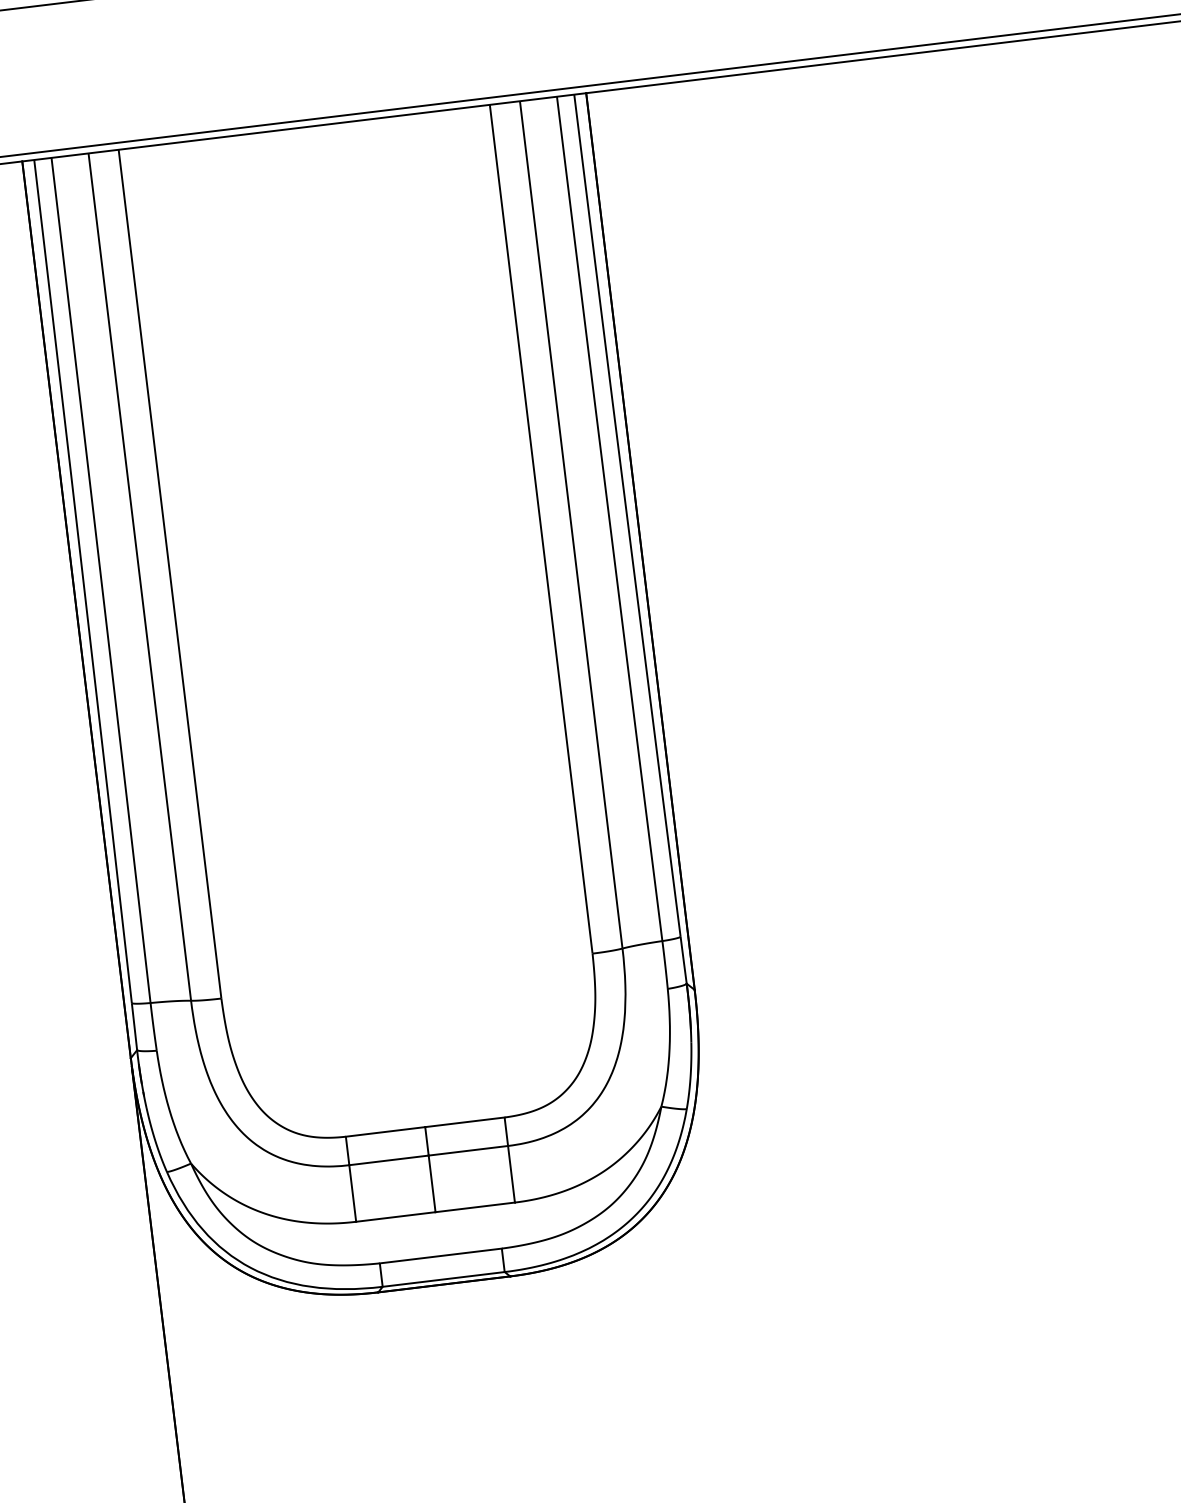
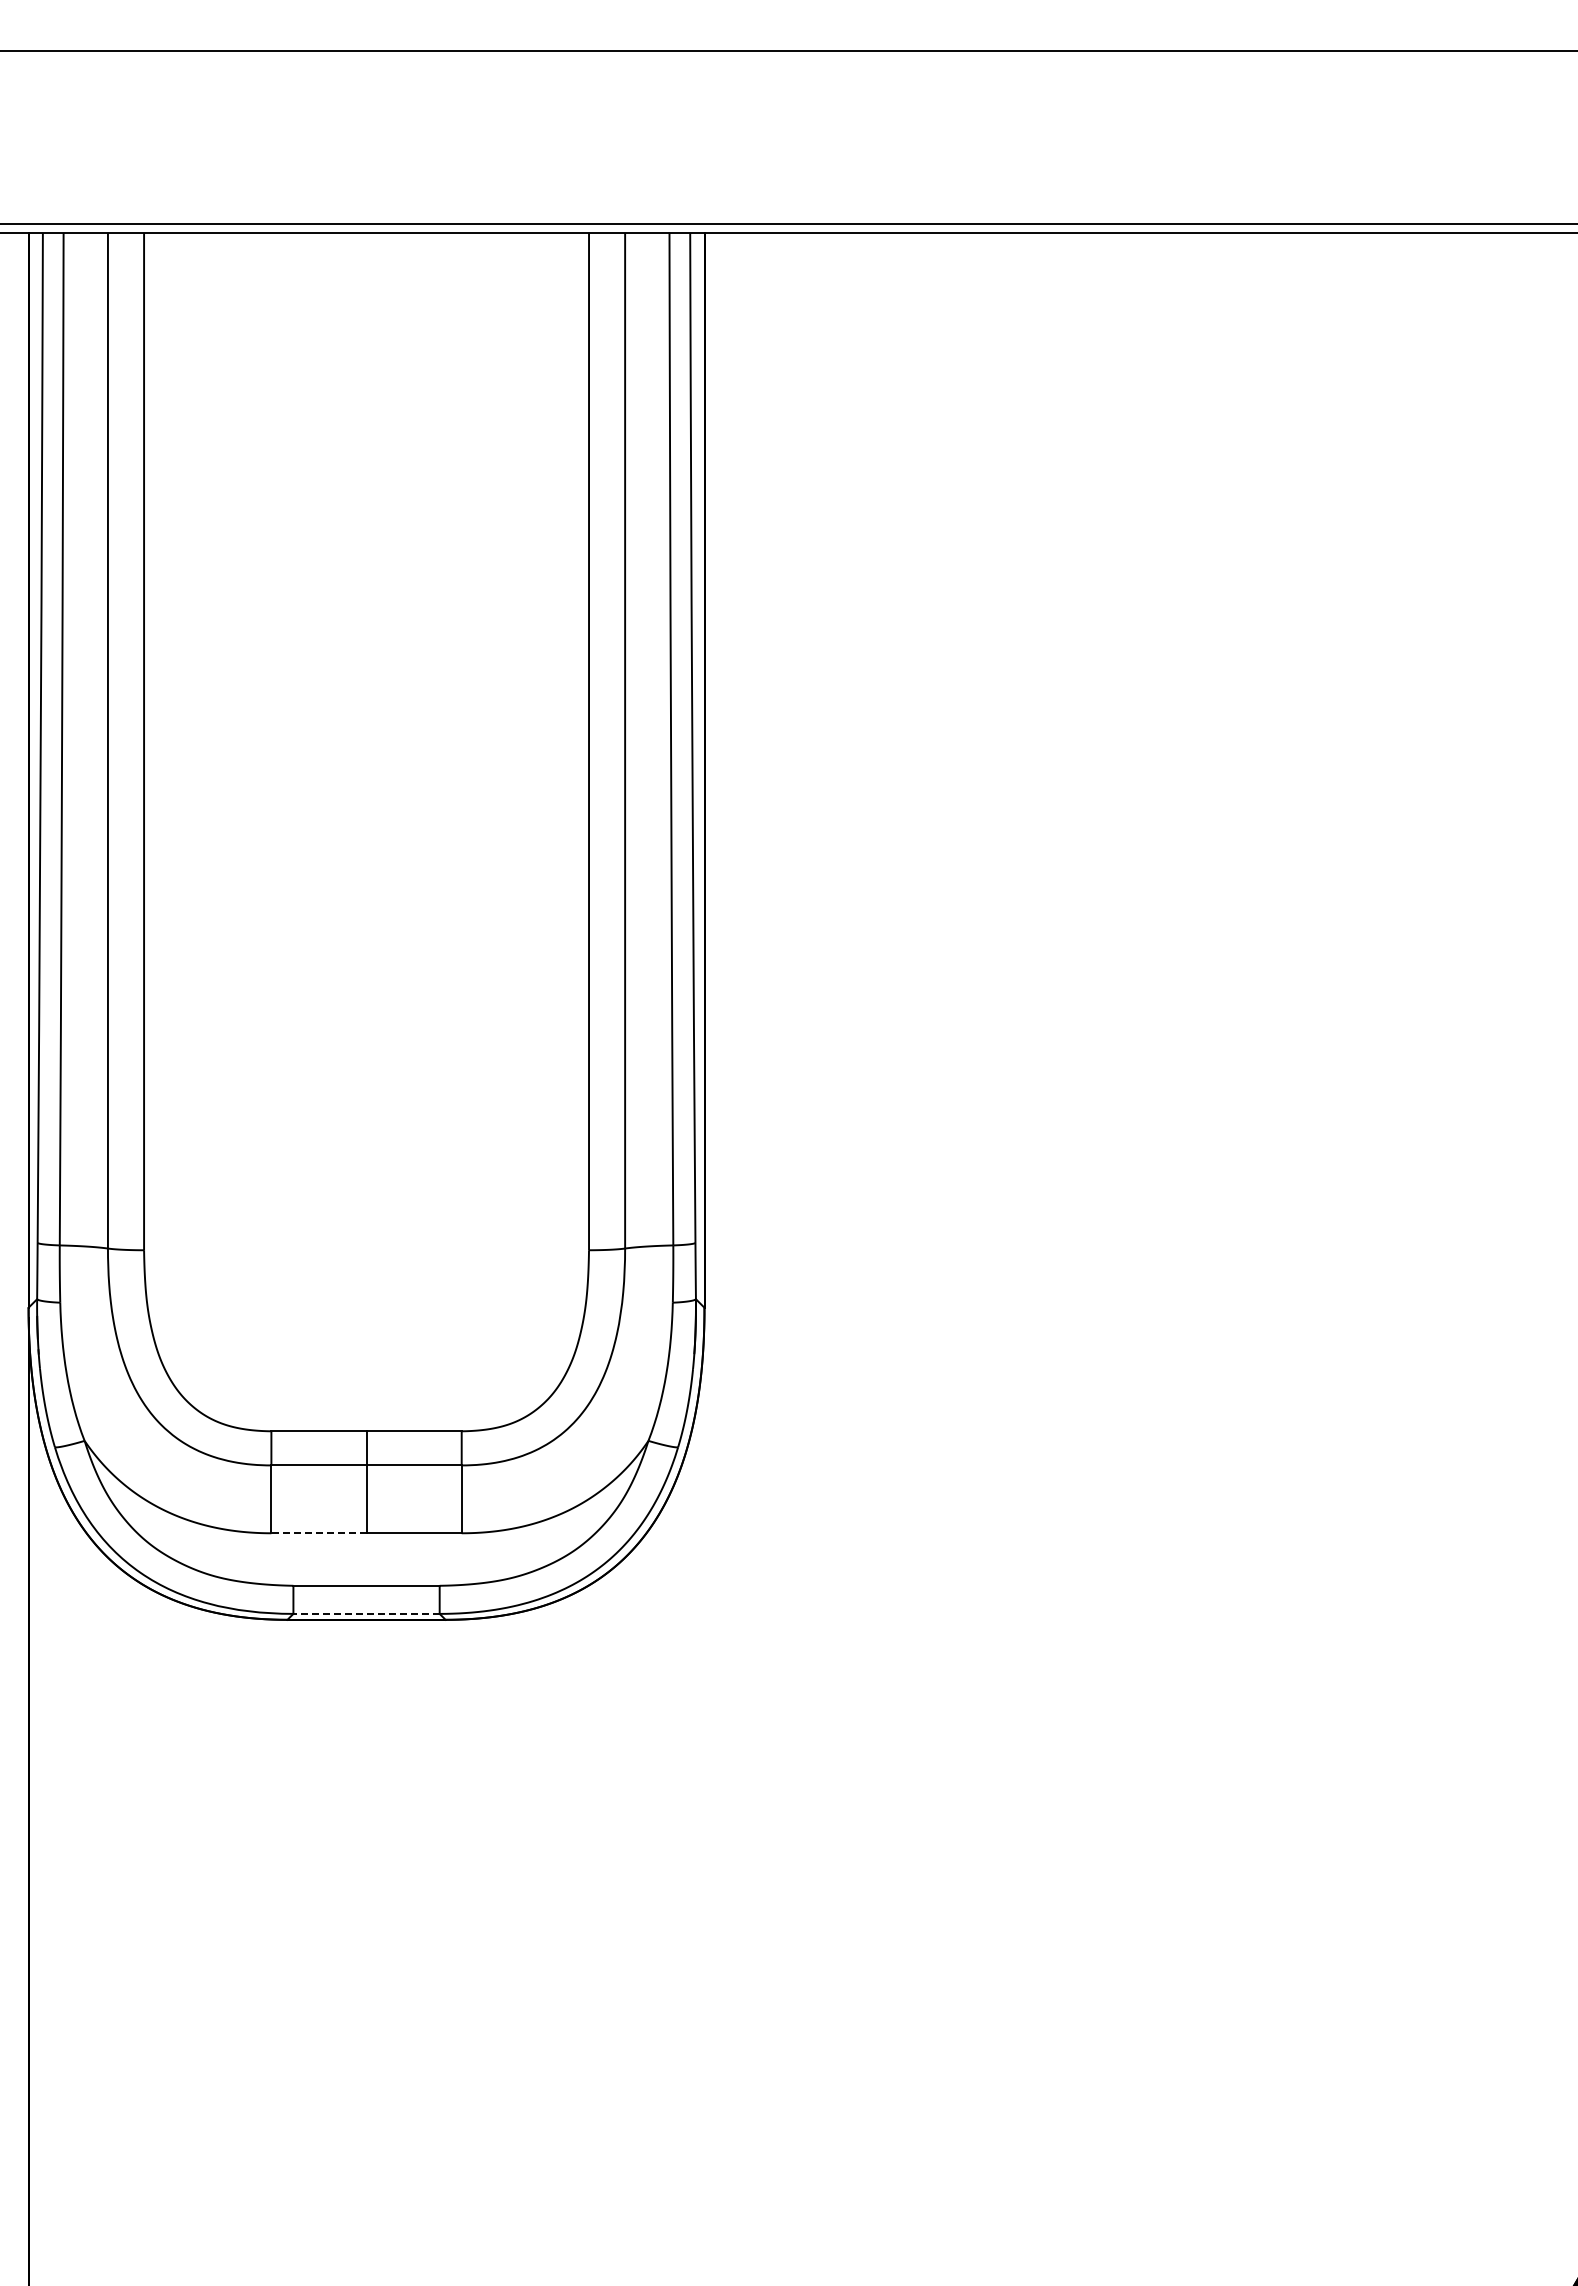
line: (395, 1217) -> (318, 1533), solid -> dashed
line: (443, 1279) -> (366, 1613), solid -> dashed

